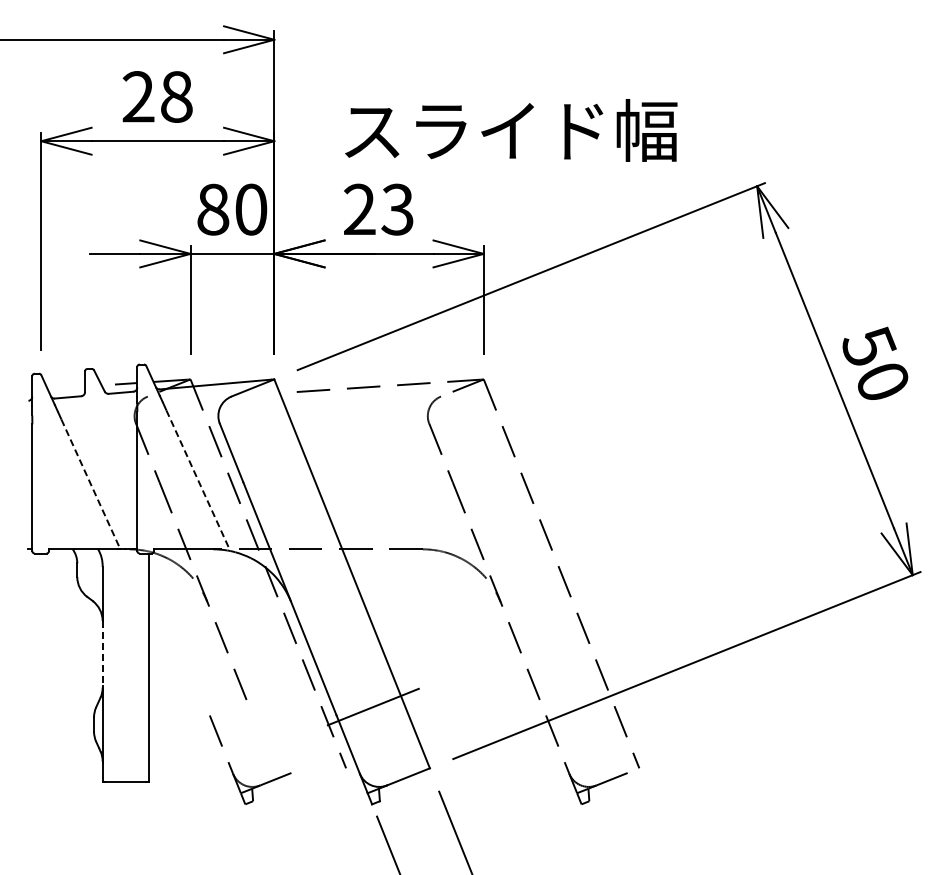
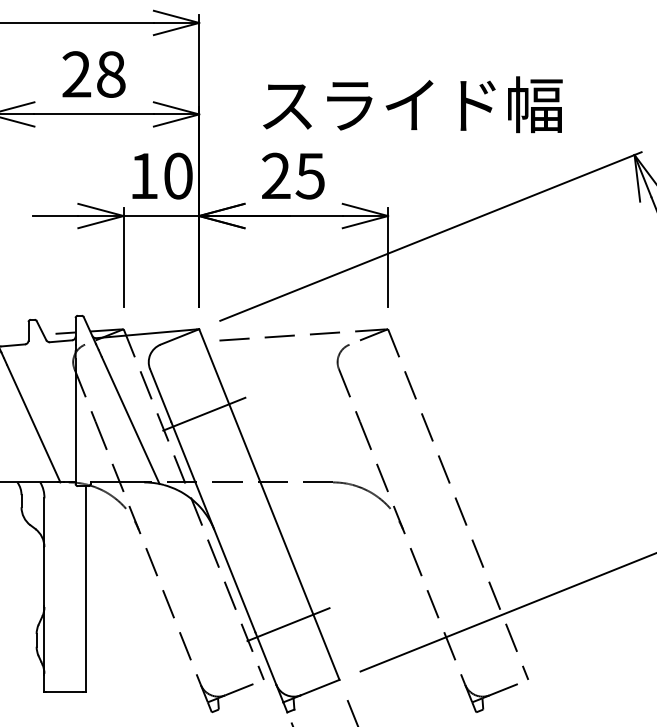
text: (213, 209) -> (144, 175), 80 -> 10
text: (397, 209) -> (310, 175), 23 -> 25
line: (279, 473) -> (203, 414), added
line: (198, 481) -> (130, 421), dashed -> solid
line: (91, 484) -> (34, 423), dashed -> solid
line: (102, 654) -> (44, 577), dashed -> solid
part: (231, 766) -> (199, 678), moved

